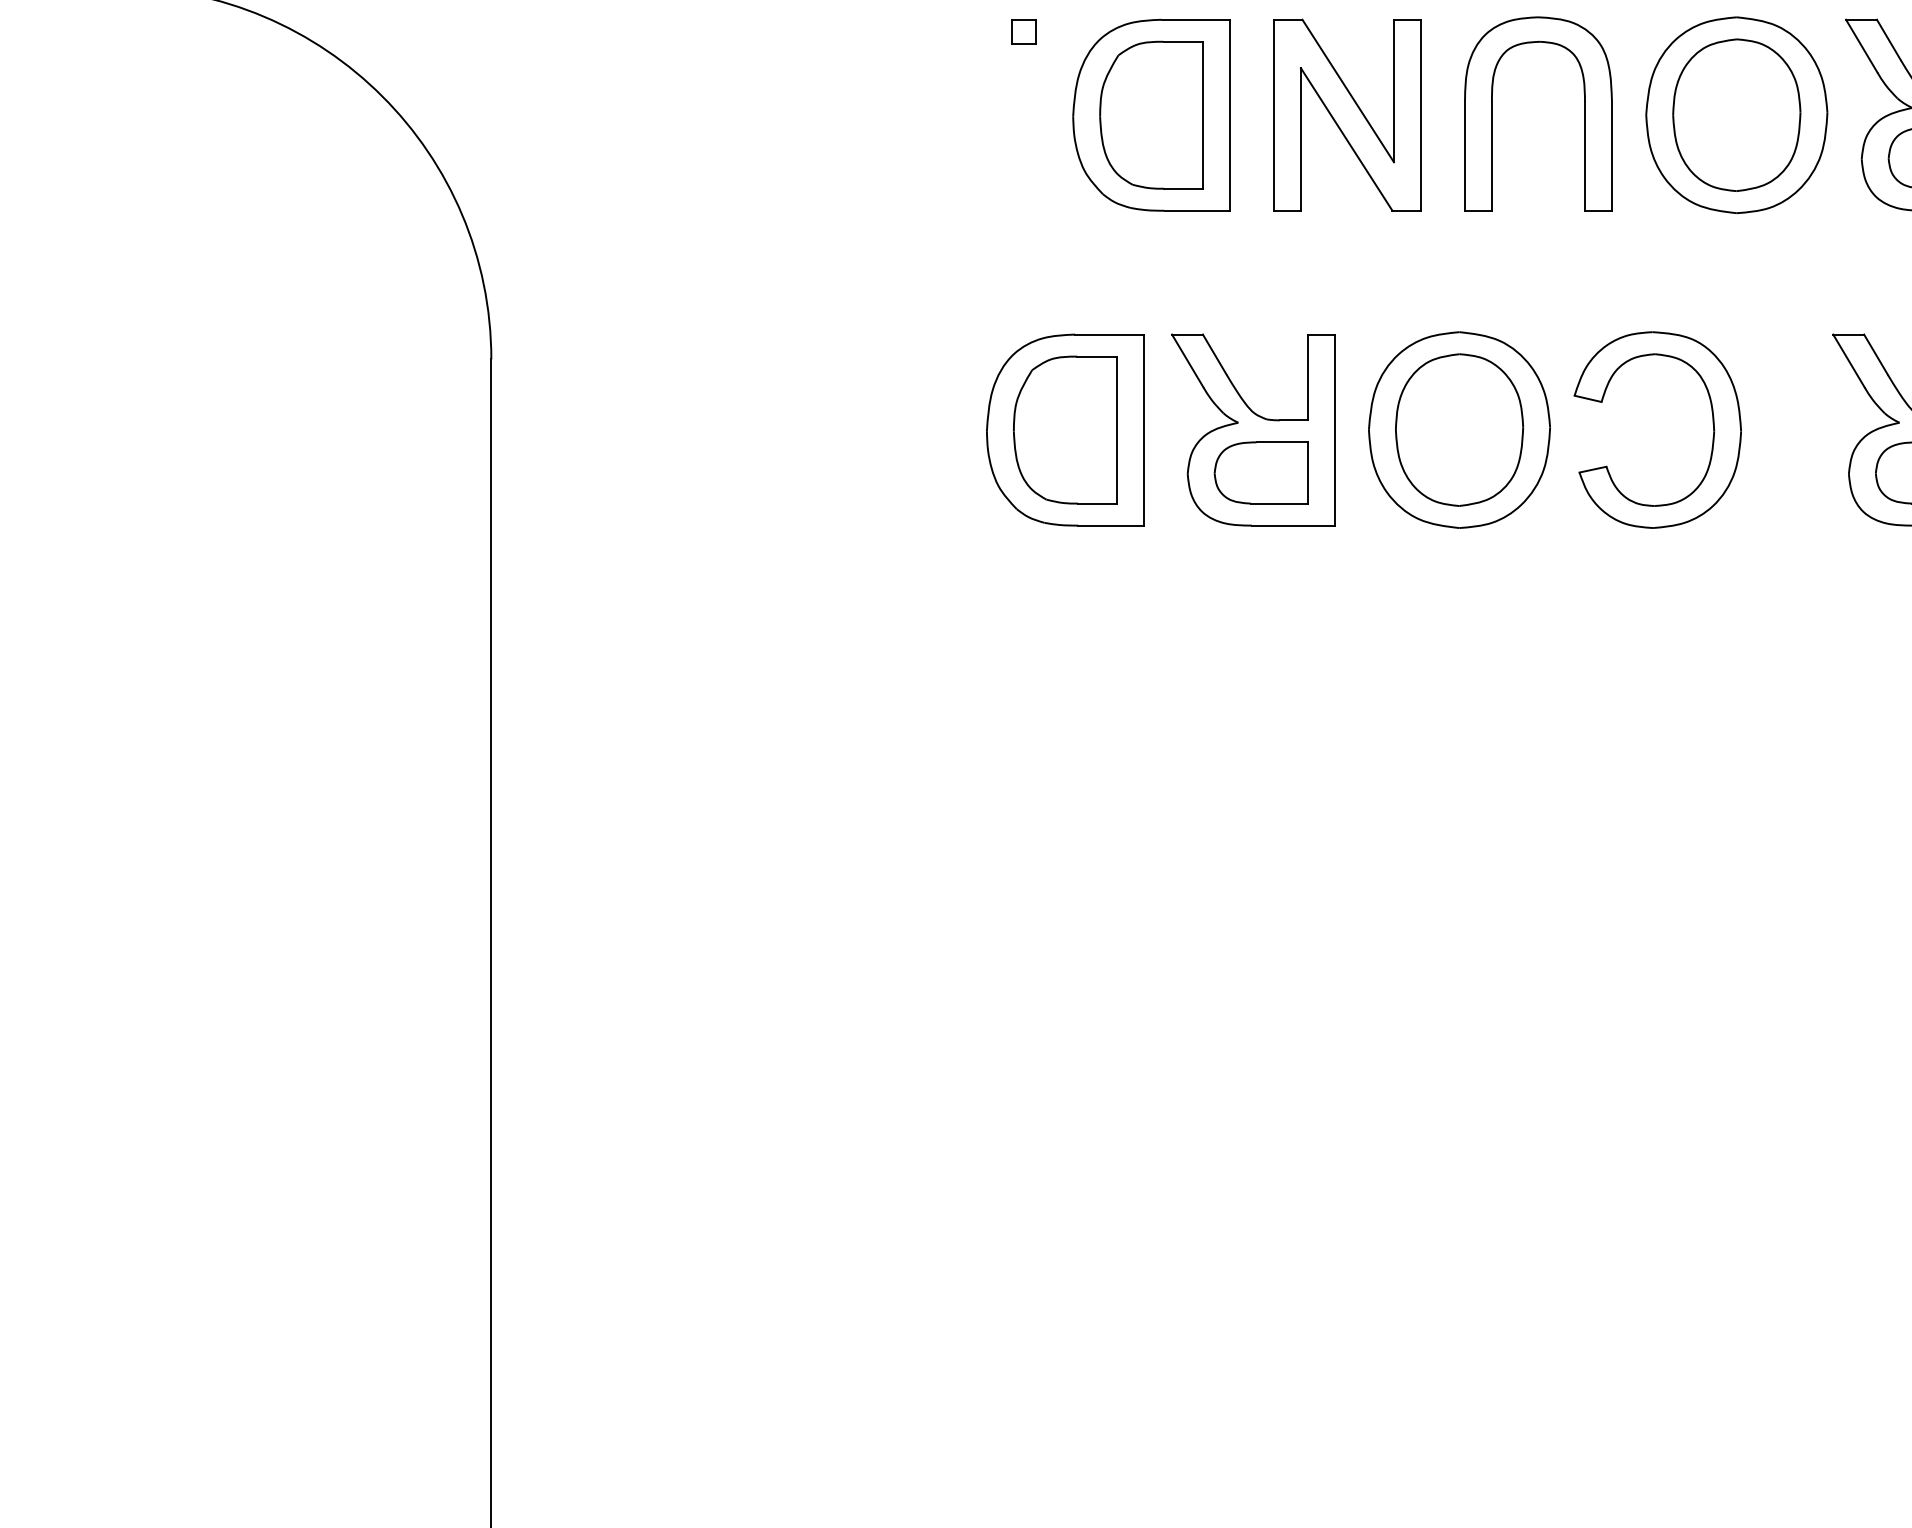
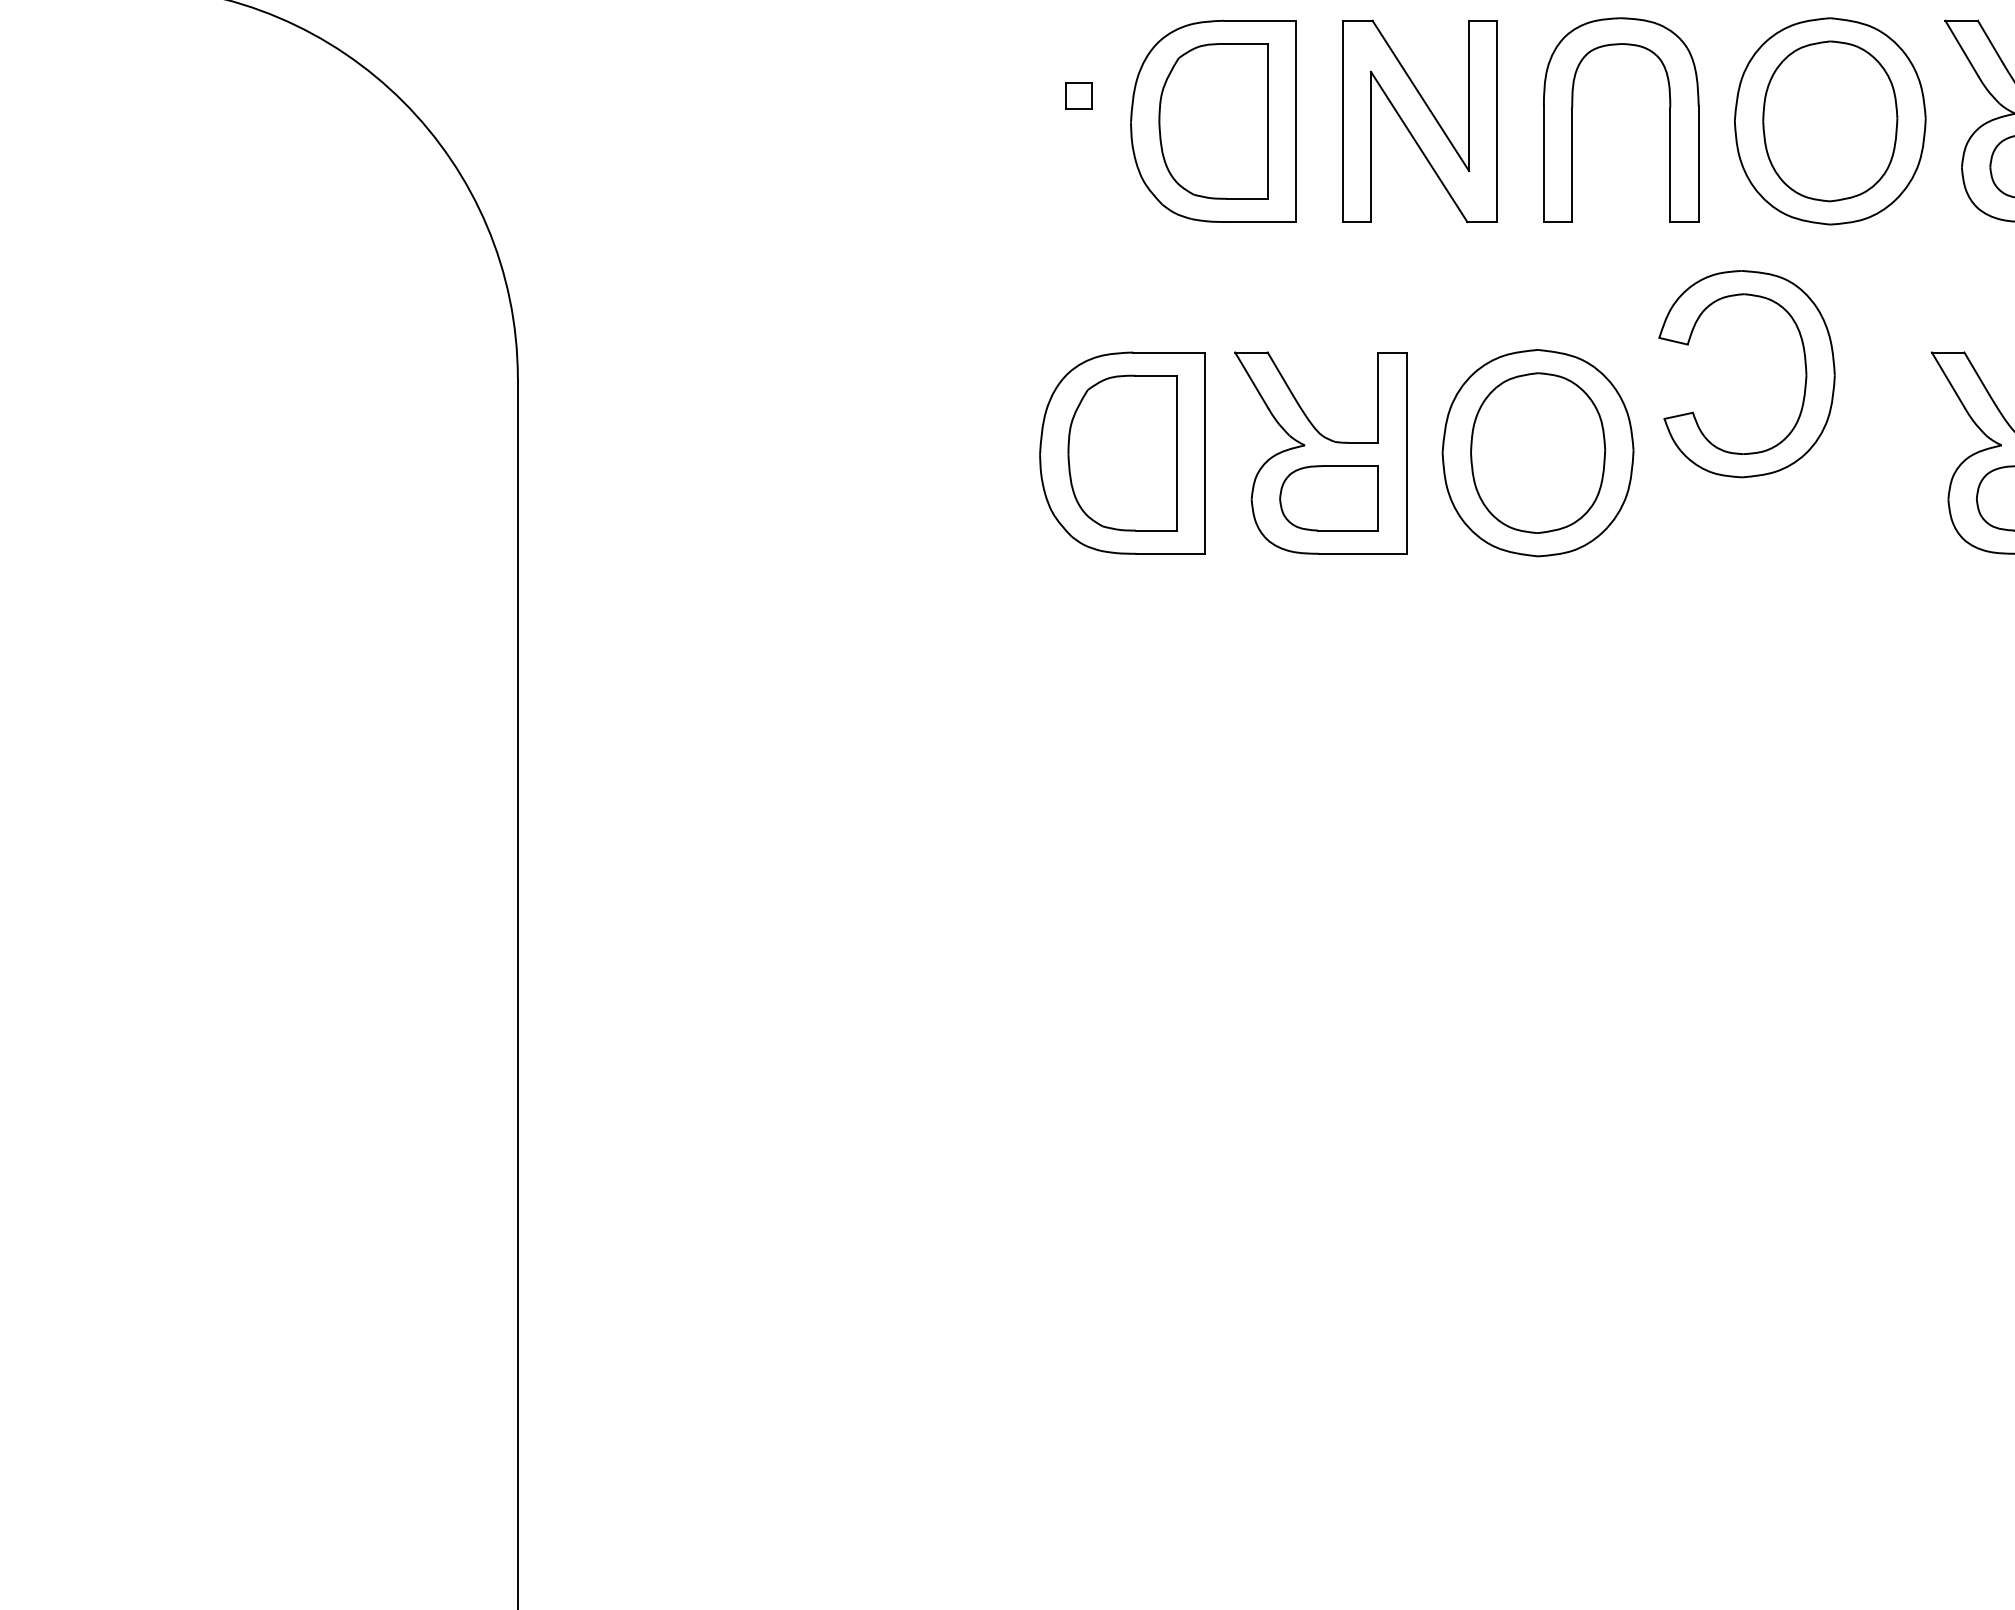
part: (1023, 31) -> (1078, 95), moved
part: (1712, 420) -> (1804, 364), moved

